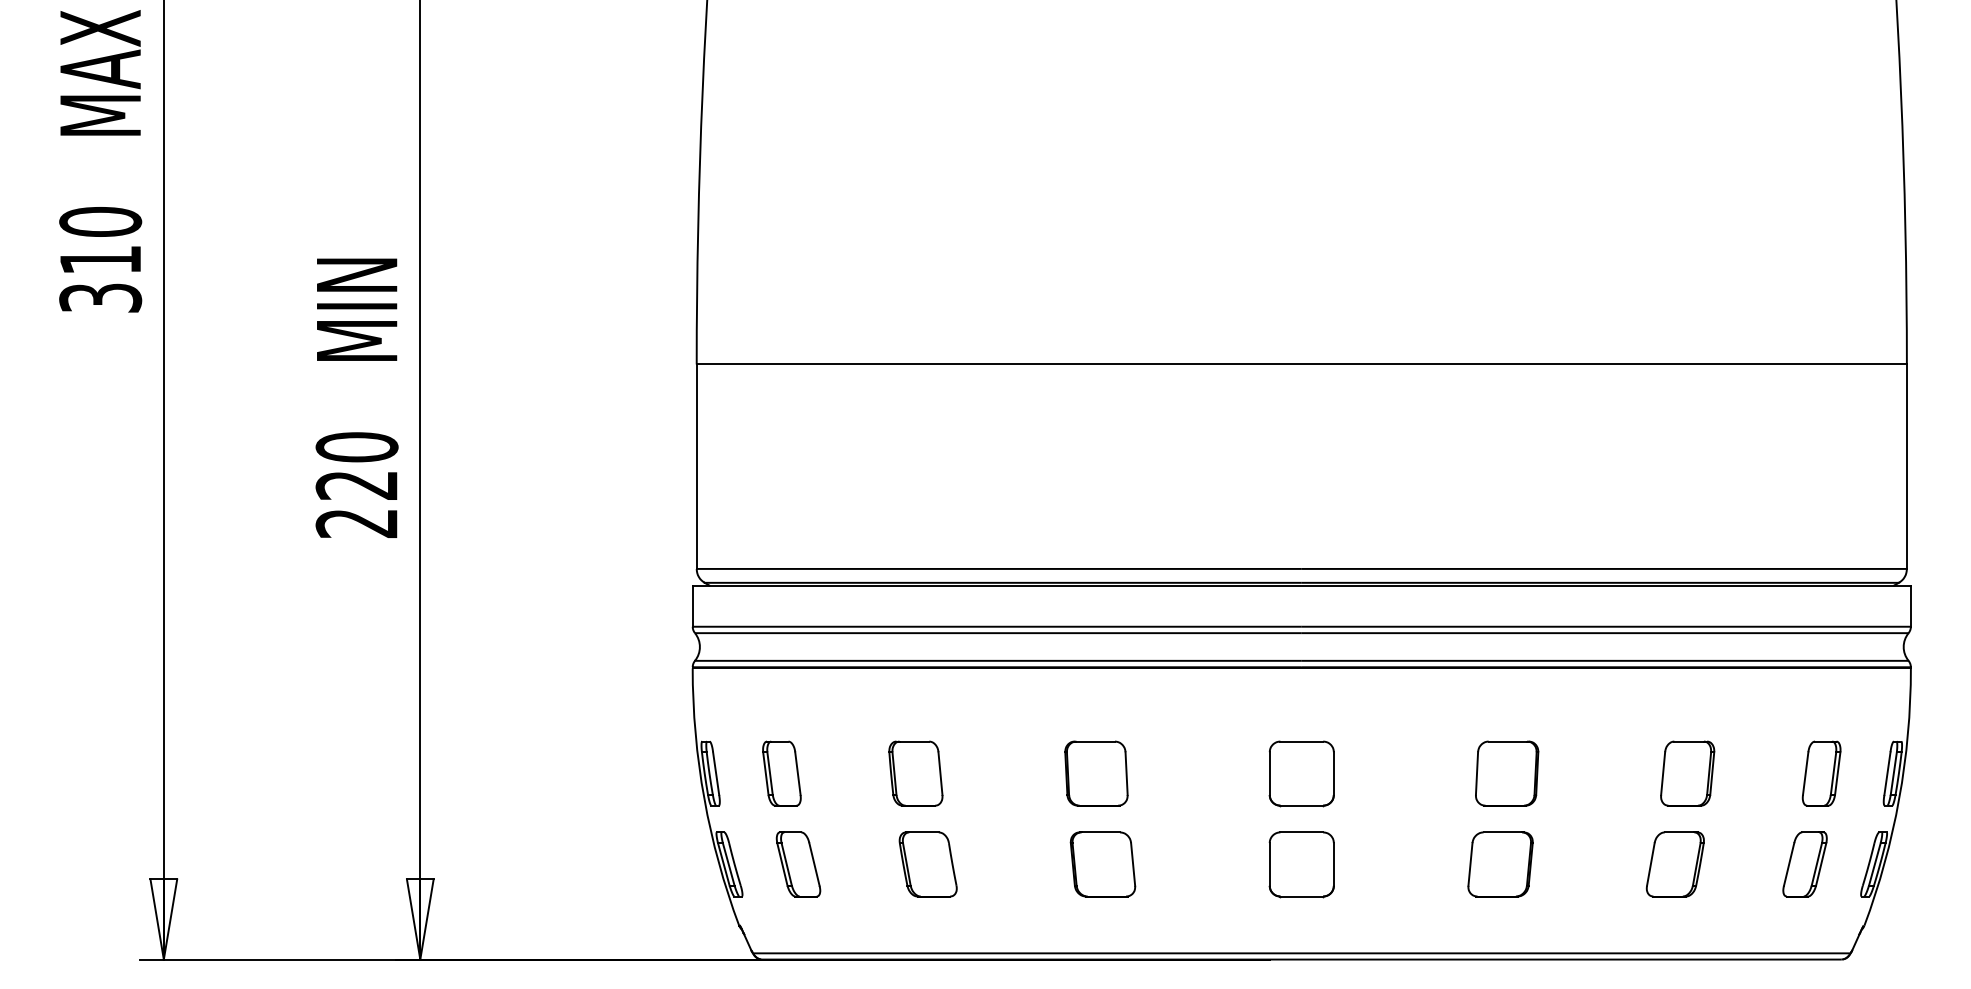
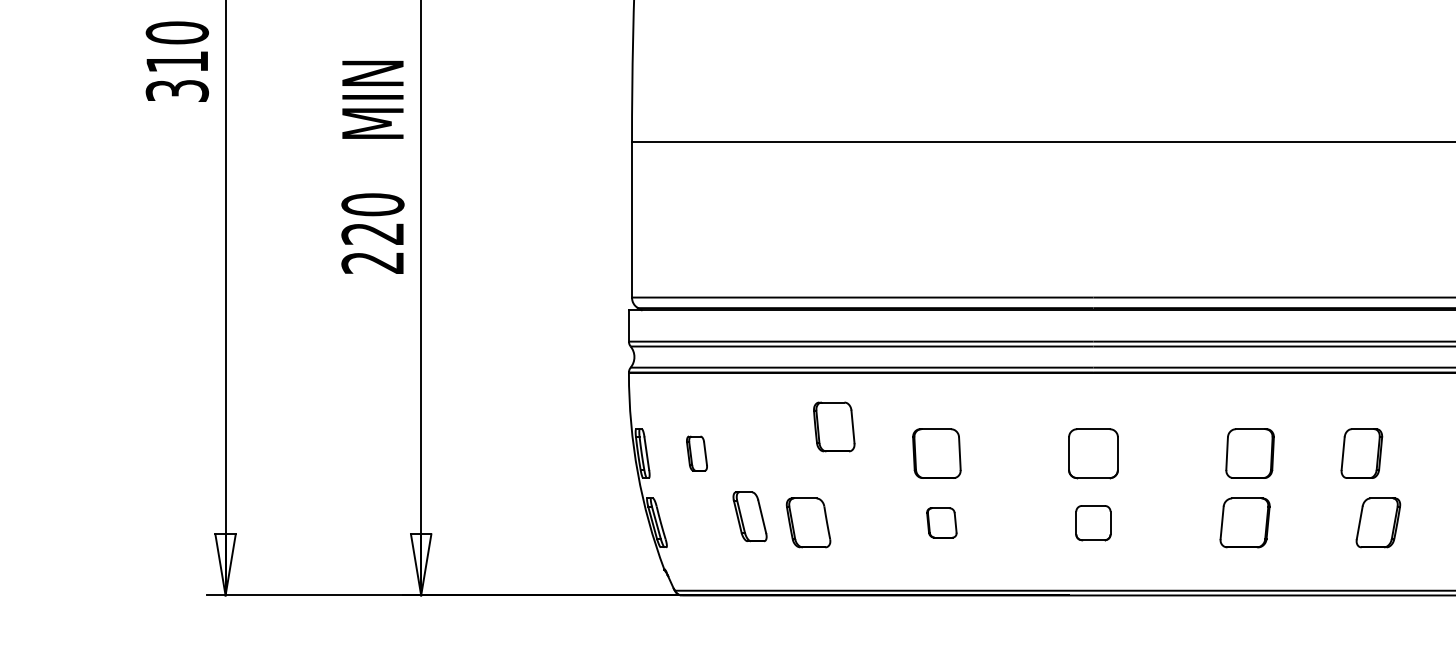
part: (781, 773) -> (696, 453), size x0.7
part: (915, 773) -> (833, 426), moved
part: (1687, 773) -> (1361, 453), moved
part: (798, 864) -> (750, 516), moved
part: (1102, 864) -> (941, 522), size x0.6
part: (1301, 864) -> (1093, 522), size x0.7

